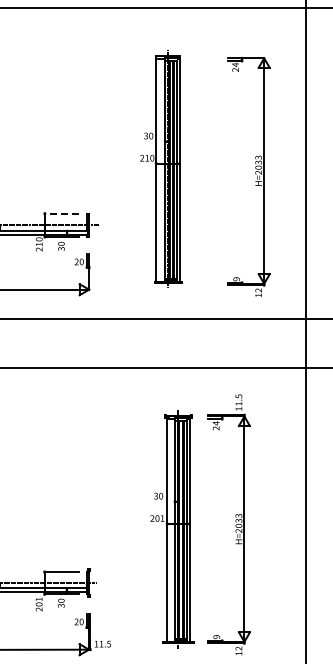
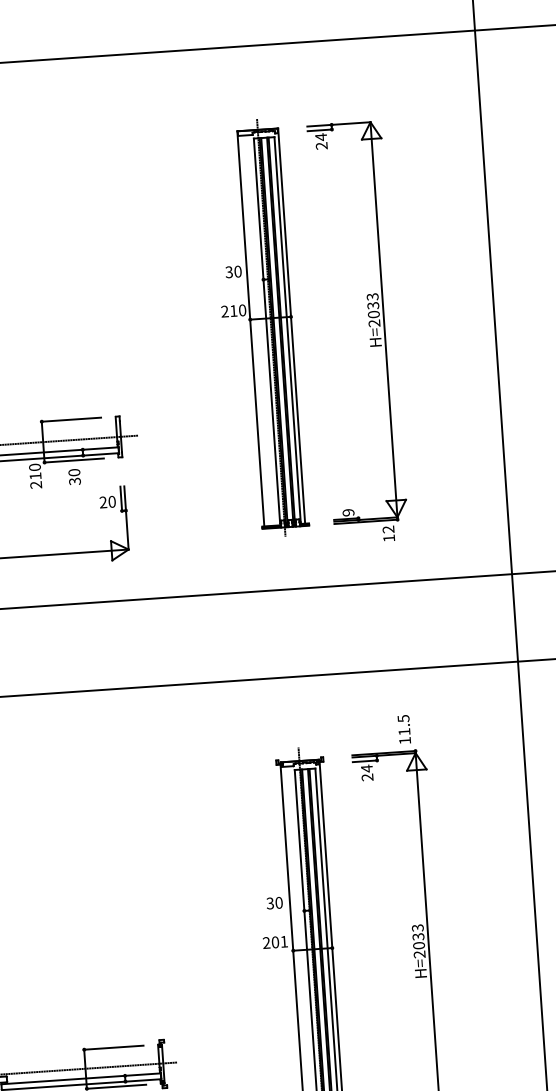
part: (161, 168) -> (259, 327), moved
part: (255, 174) -> (369, 326), moved
line: (61, 213) -> (70, 419), dashed -> solid

